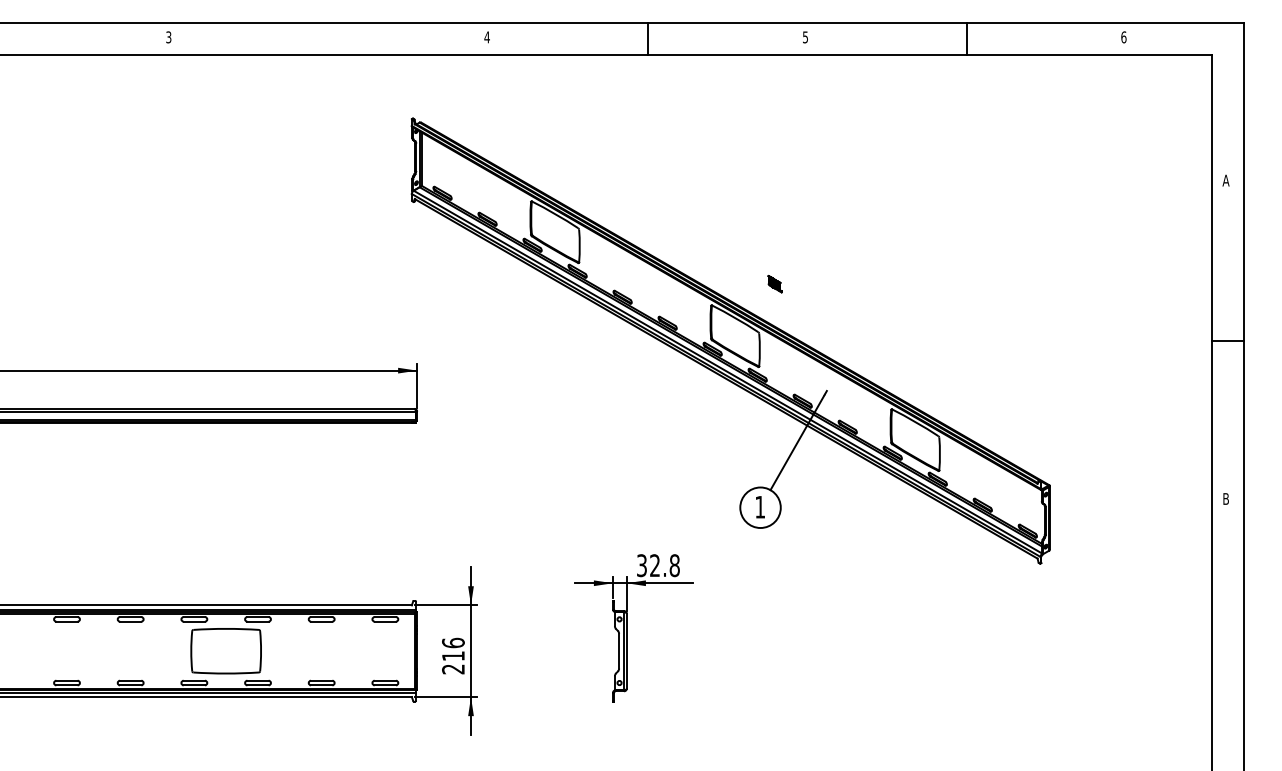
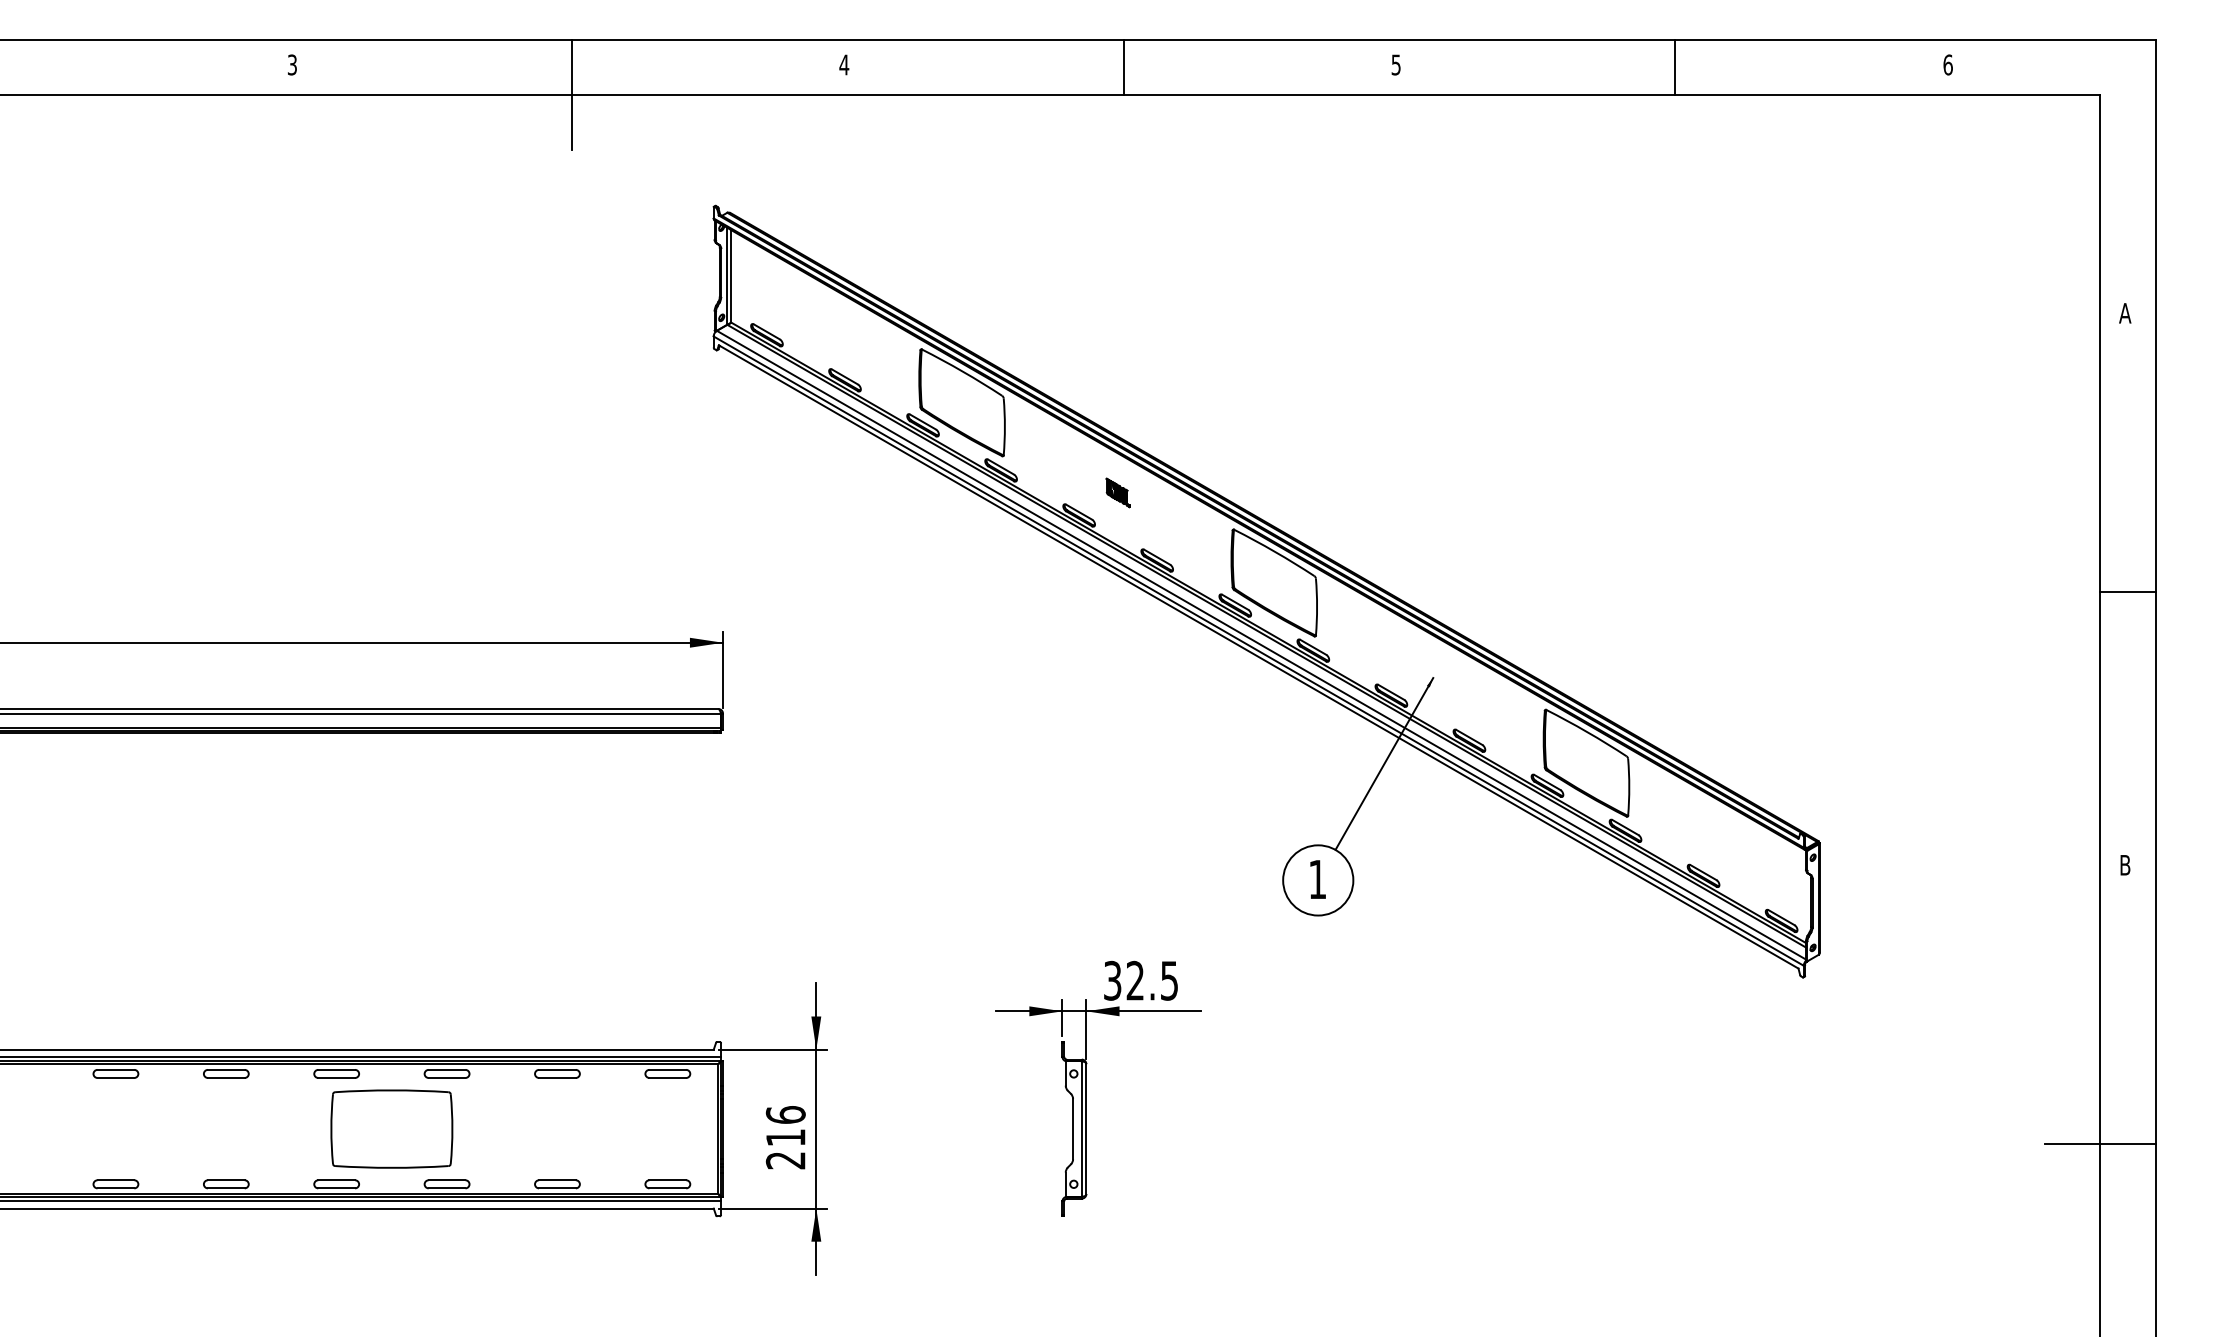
line: (329, 54) -> (570, 94), added
part: (774, 284) -> (1117, 493), moved
text: (674, 565) -> (1169, 980), 32.8 -> 32.5
line: (1211, 659) -> (2100, 1143), added

